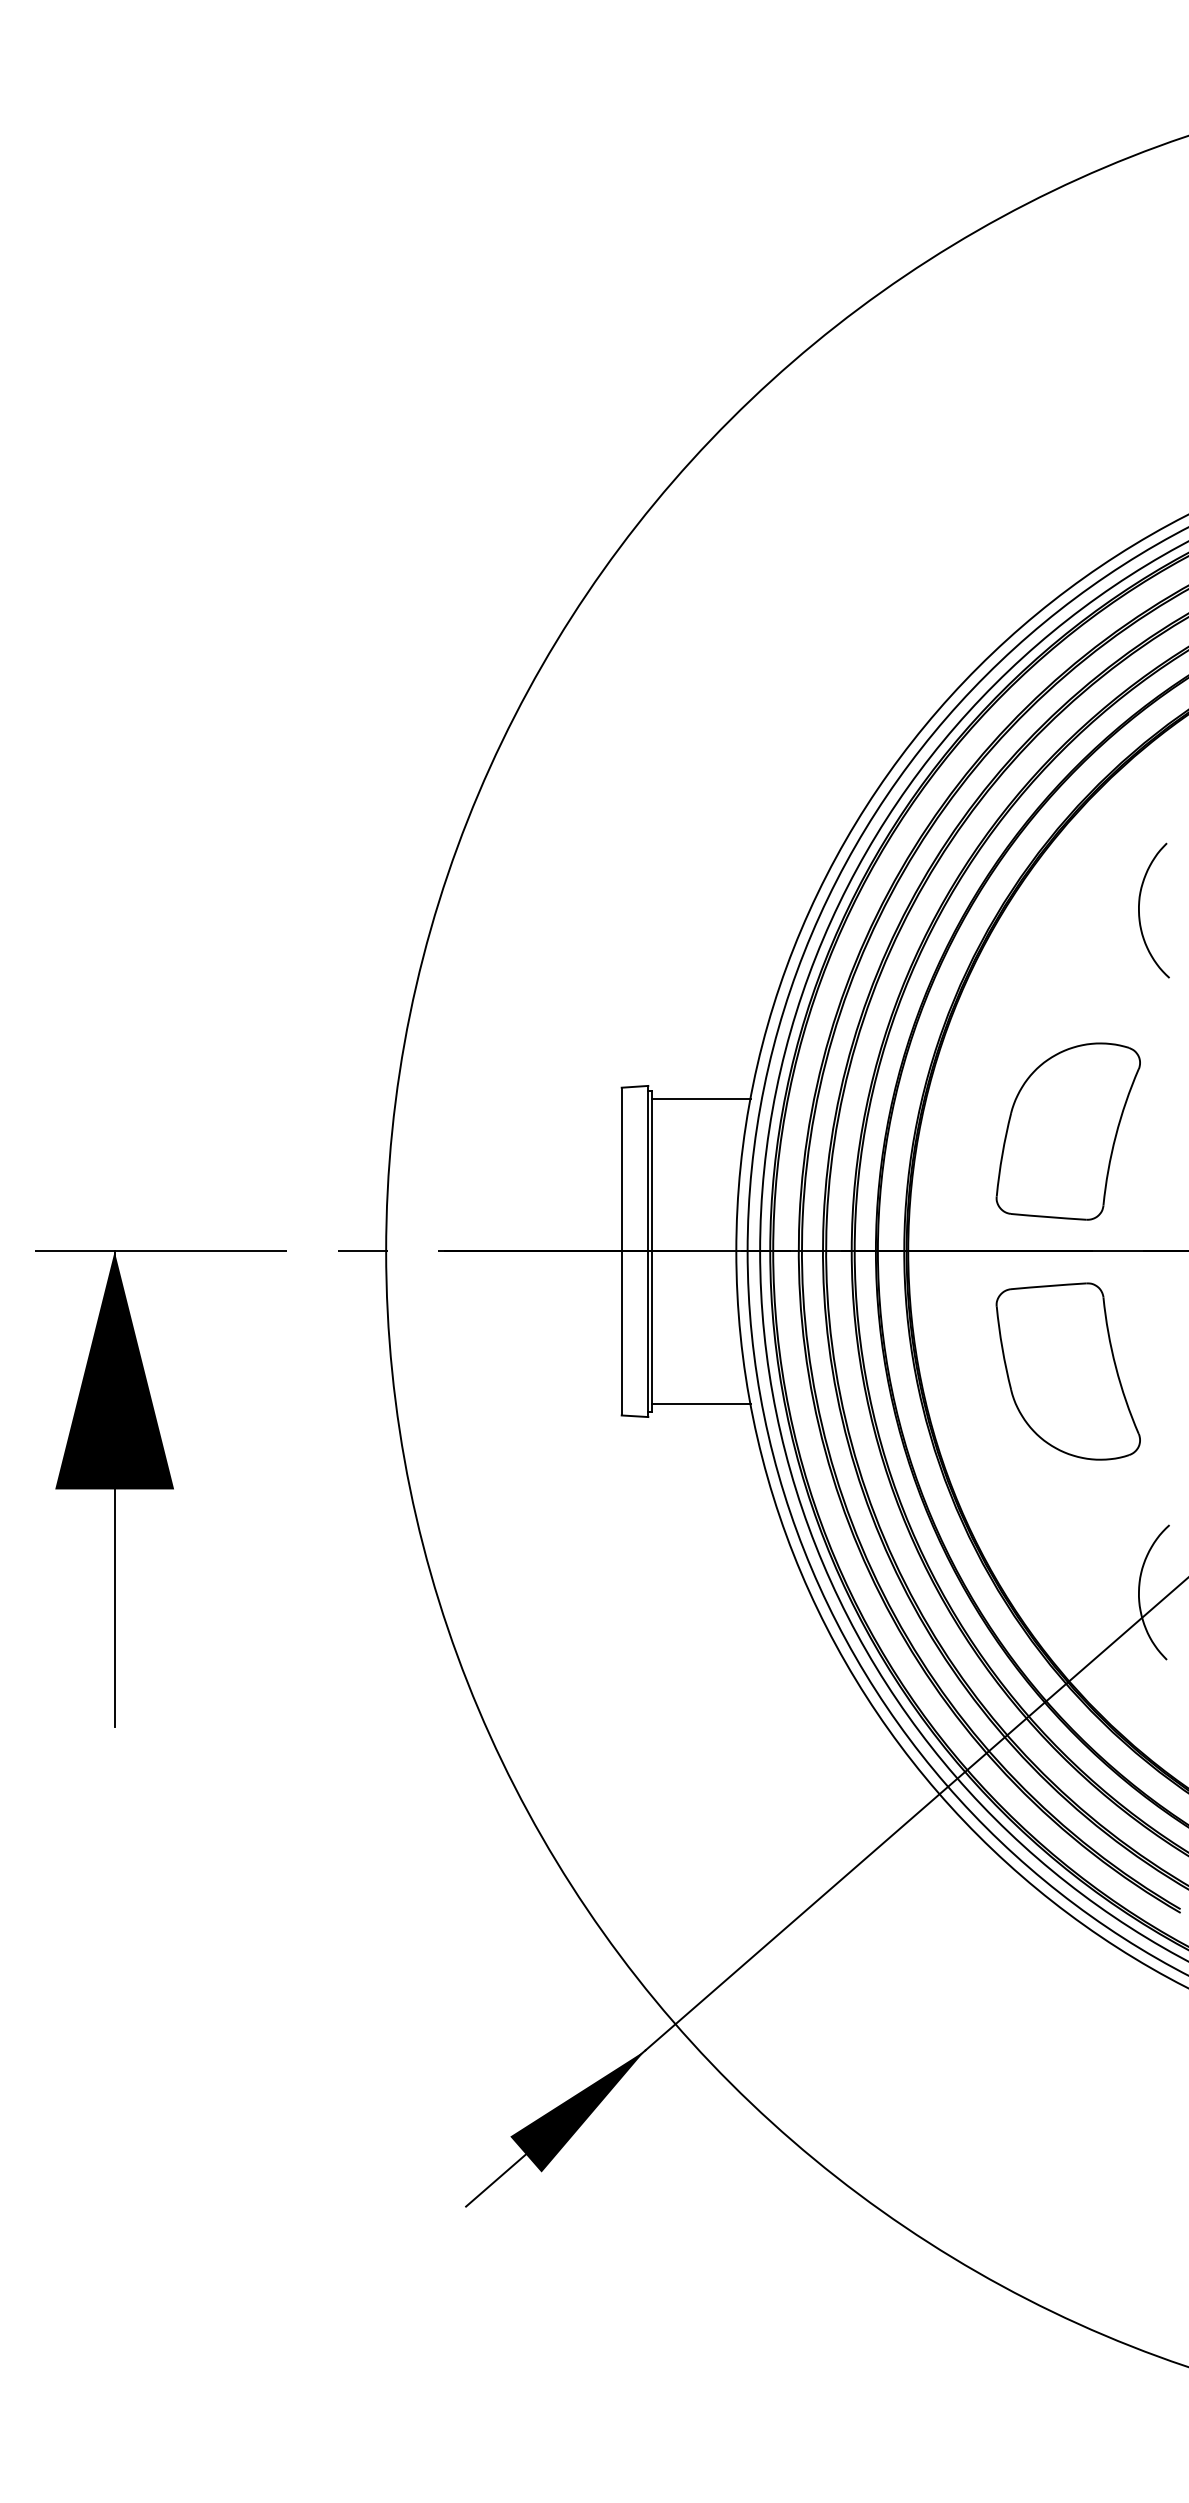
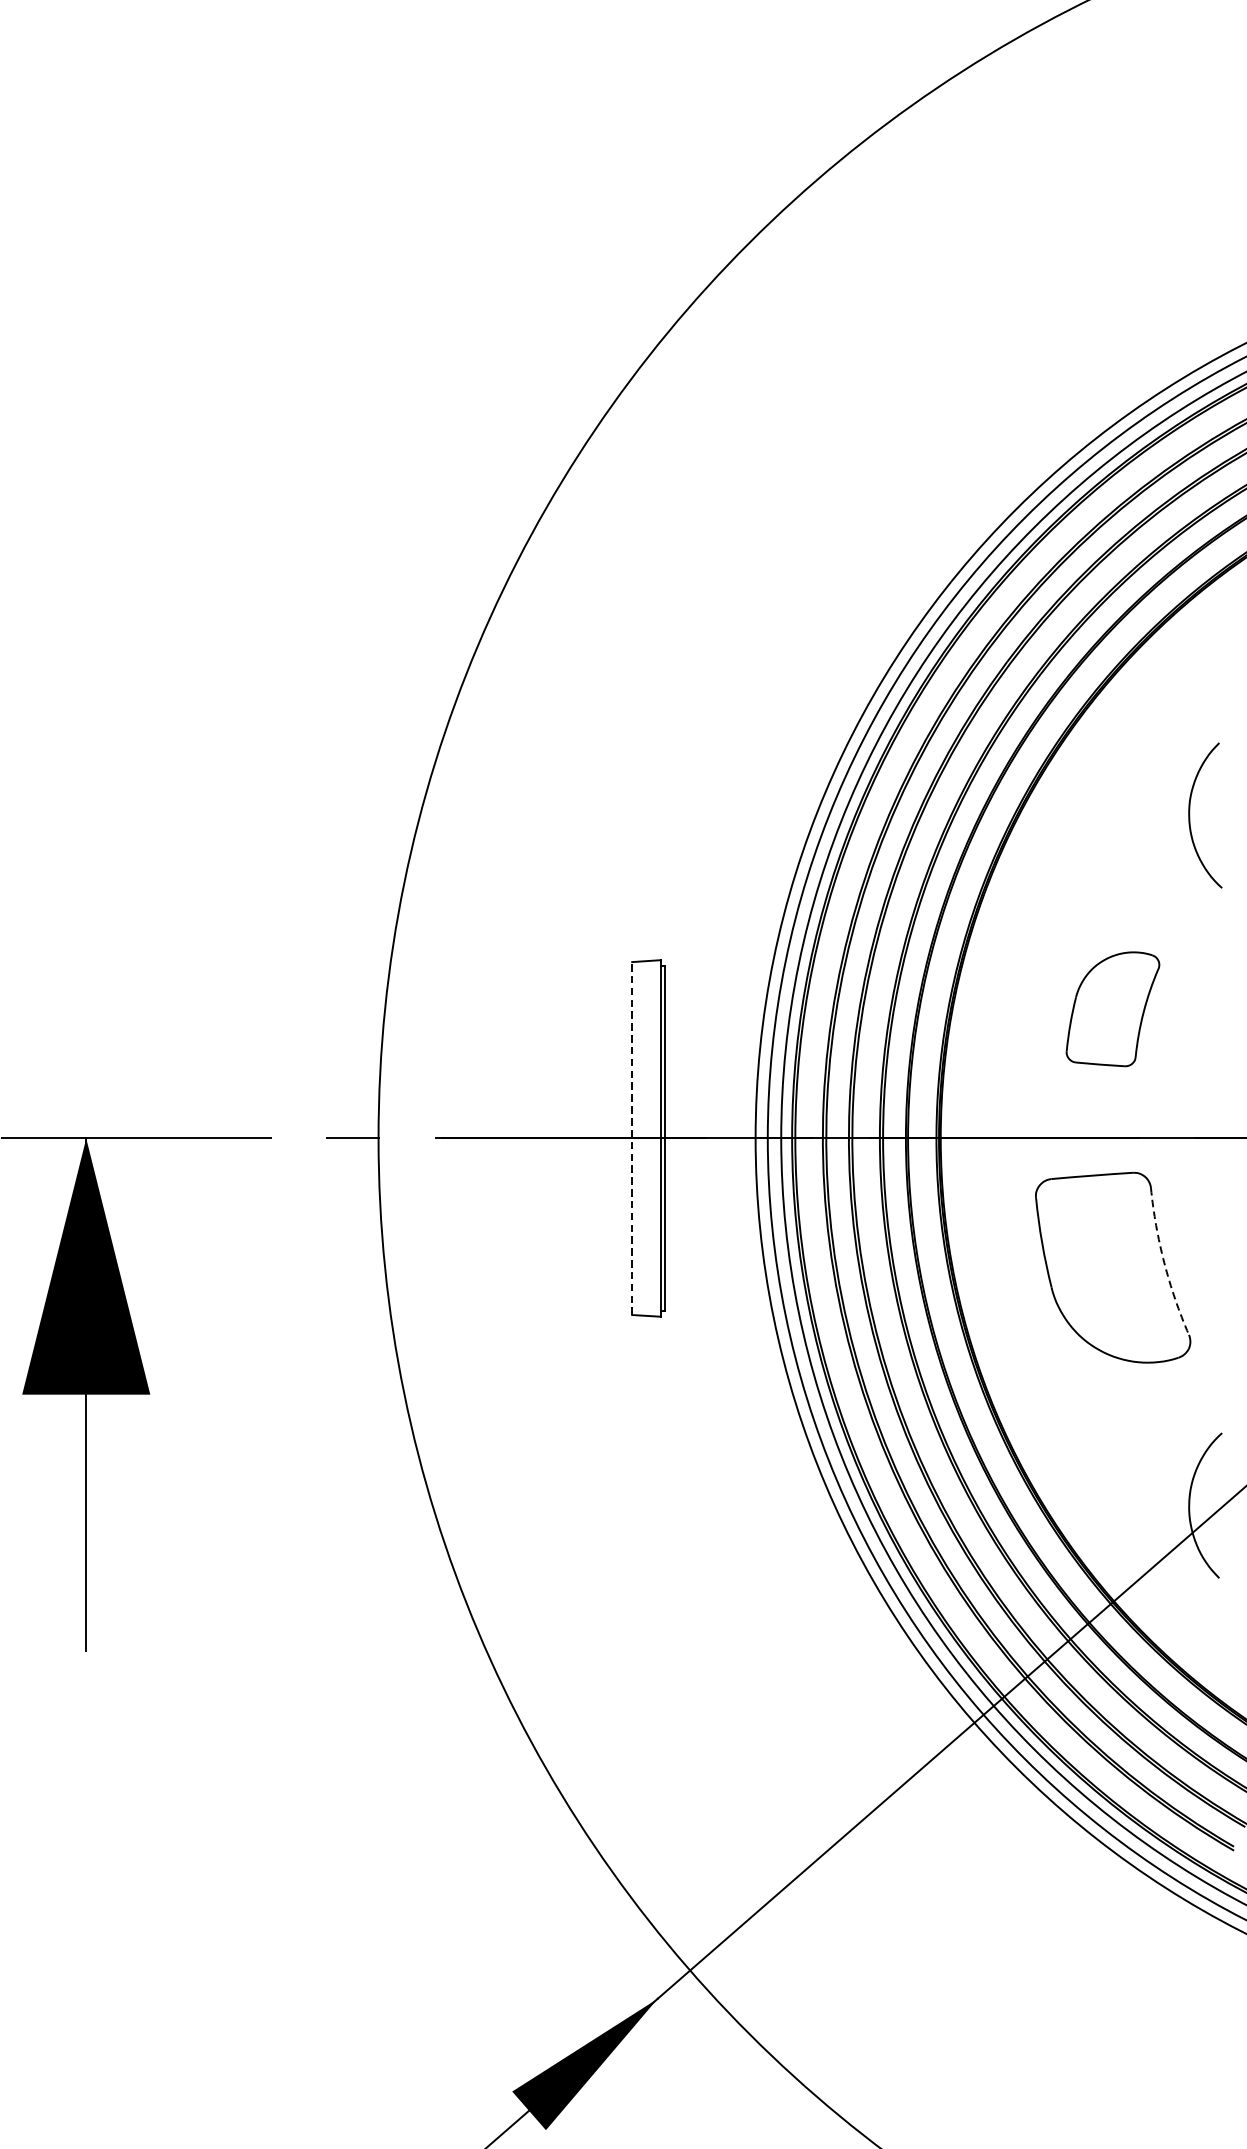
curve: (1139, 910) -> (1189, 815), moved
line: (701, 1099) -> (718, 974), removed
part: (1067, 1131) -> (1112, 1009), size x0.6
line: (621, 1251) -> (631, 1138), solid -> dashed
arc: (1115, 1367) -> (1163, 1263), solid -> dashed
line: (701, 1403) -> (718, 1302), removed

